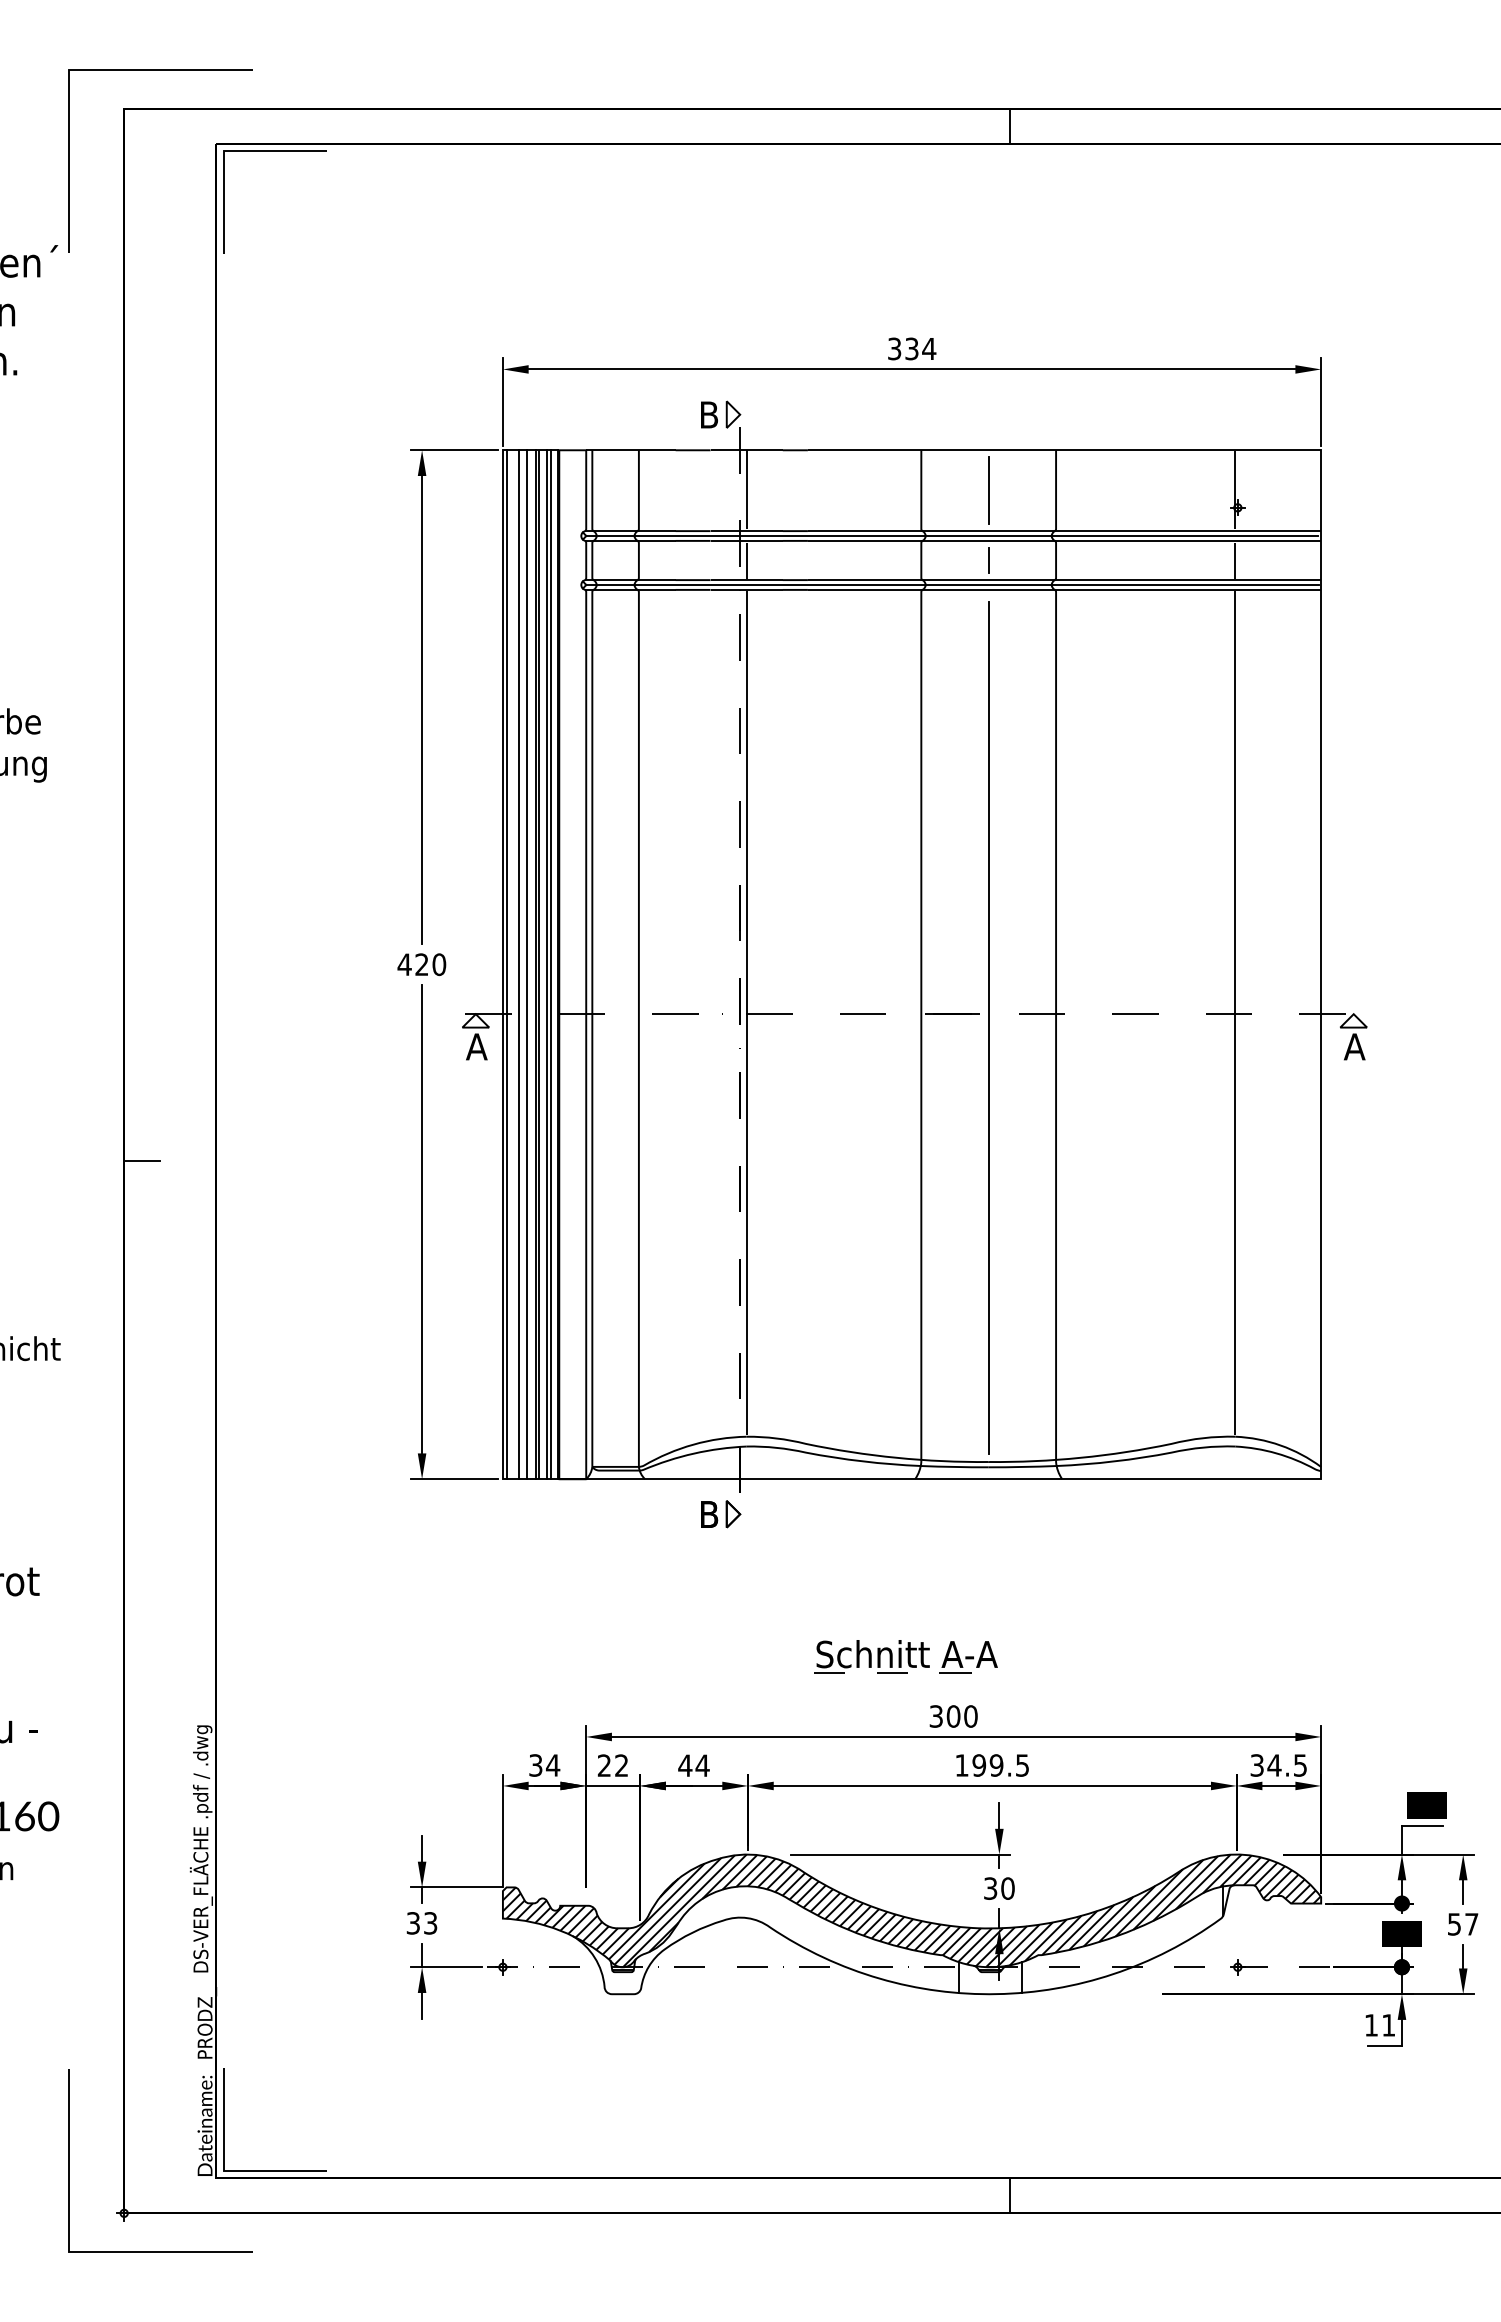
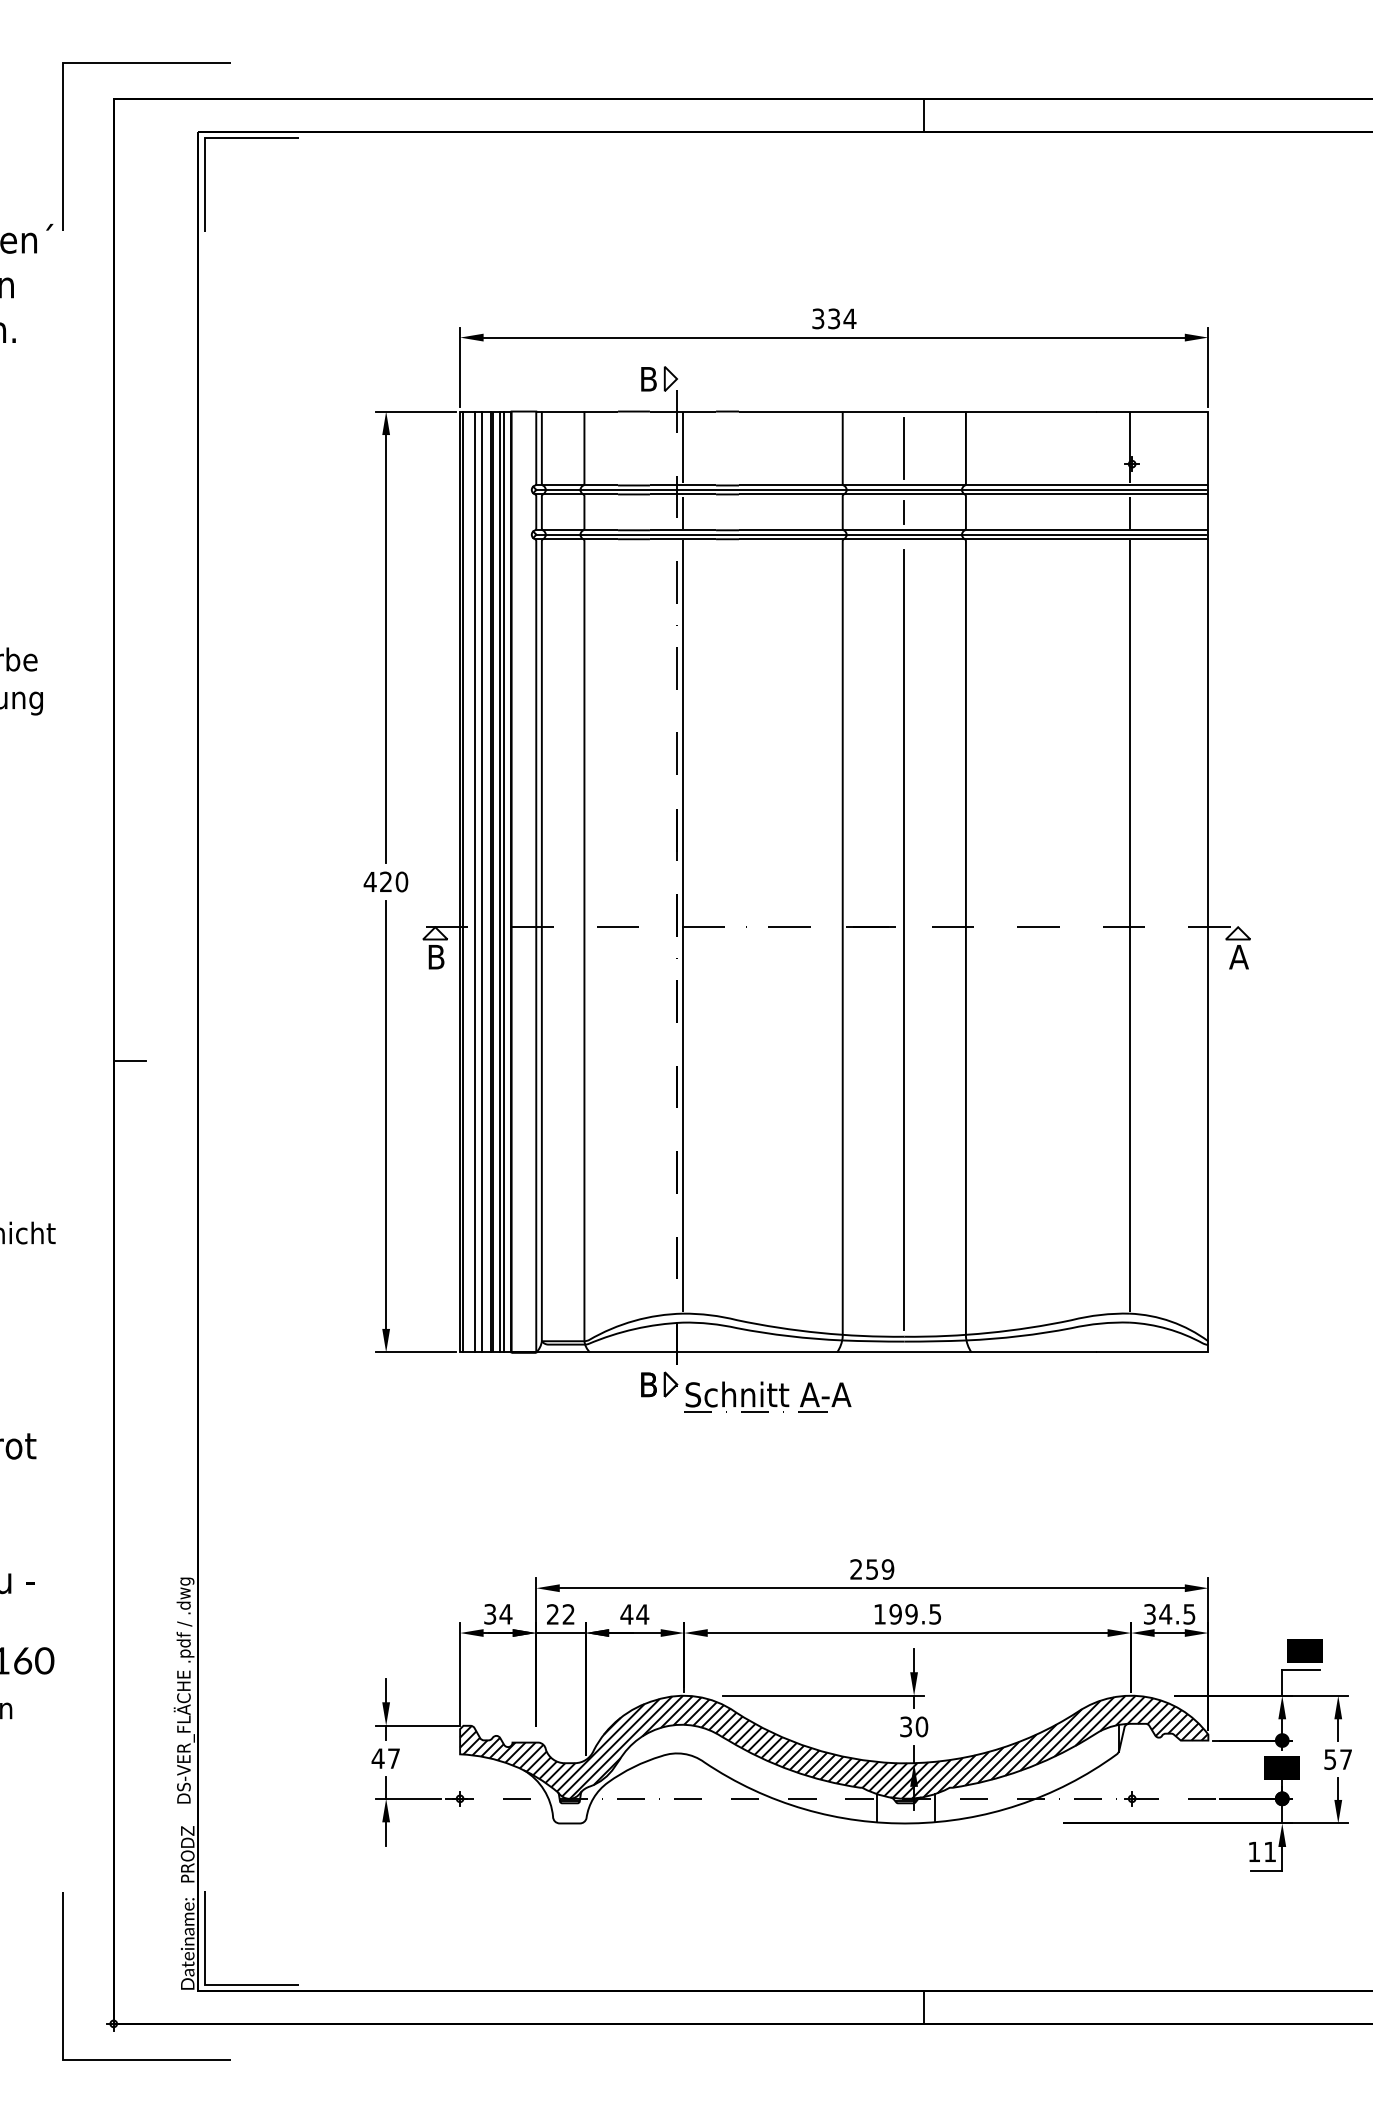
text: (476, 1046) -> (435, 956), A -> B
part: (905, 1656) -> (766, 1396), moved
text: (953, 1716) -> (872, 1569), 300 -> 259
text: (421, 1923) -> (385, 1758), 33 -> 47

